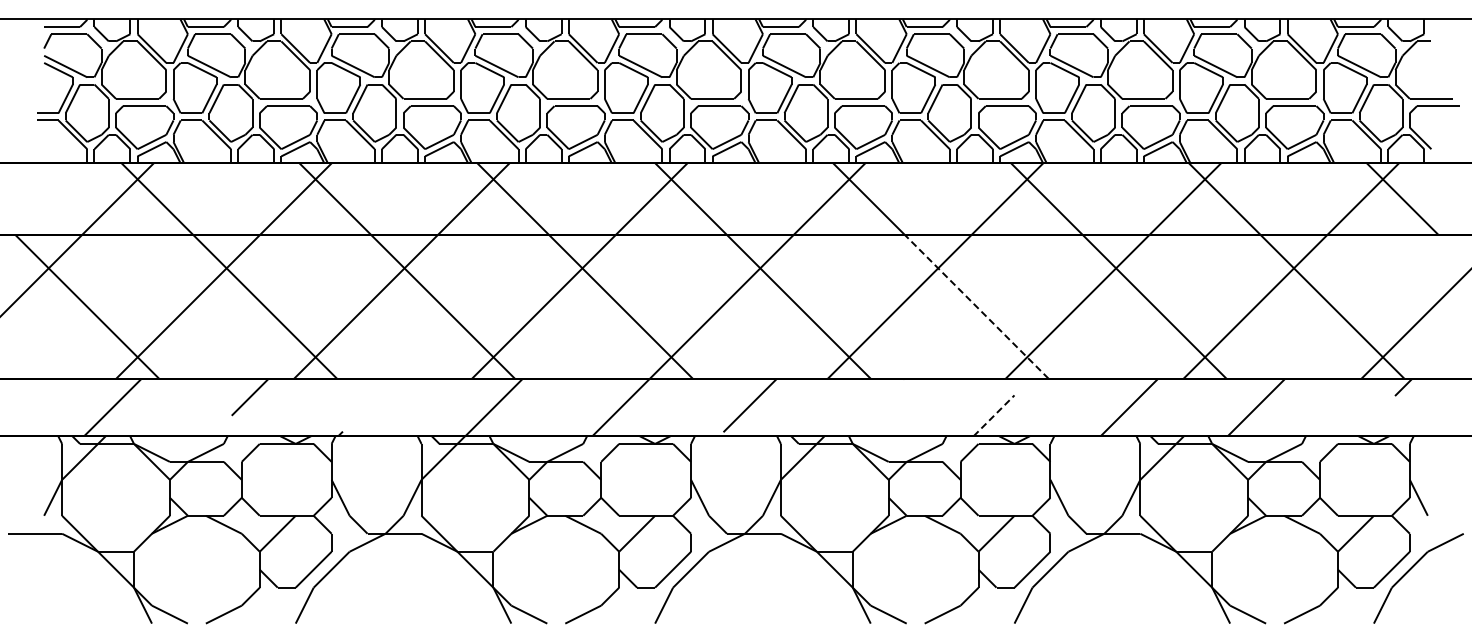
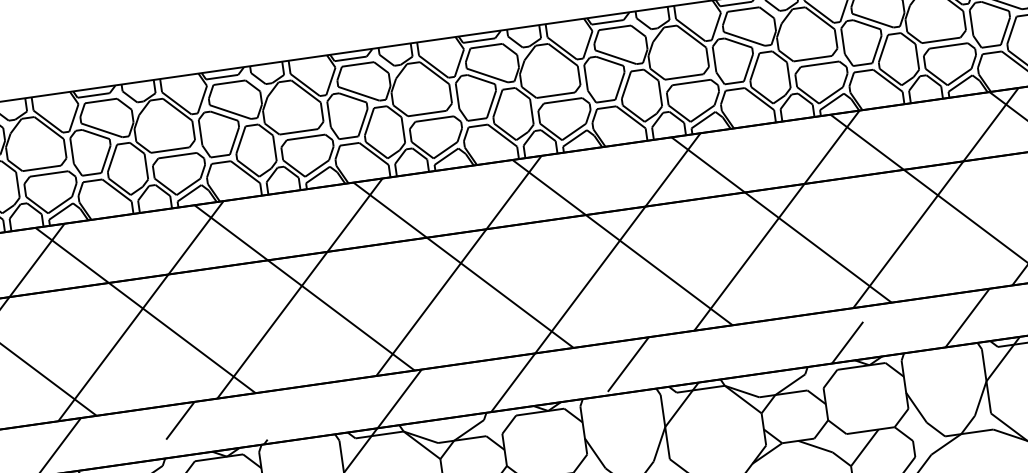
line: (976, 306) -> (818, 247), dashed -> solid
line: (994, 415) -> (847, 342), dashed -> solid

